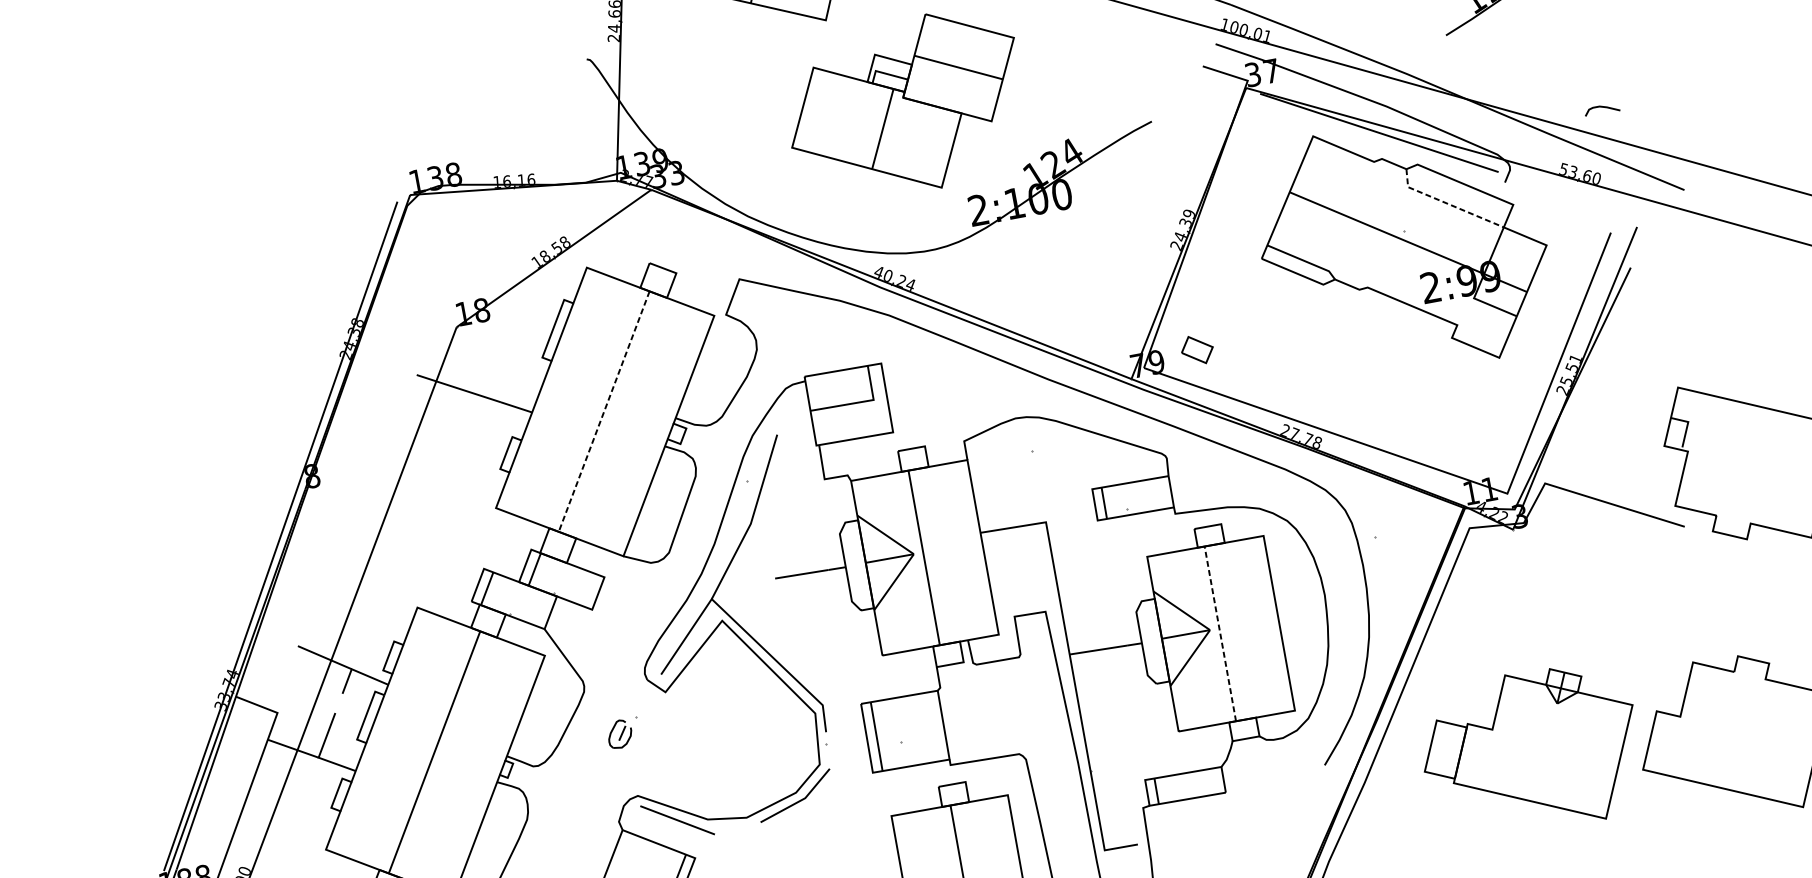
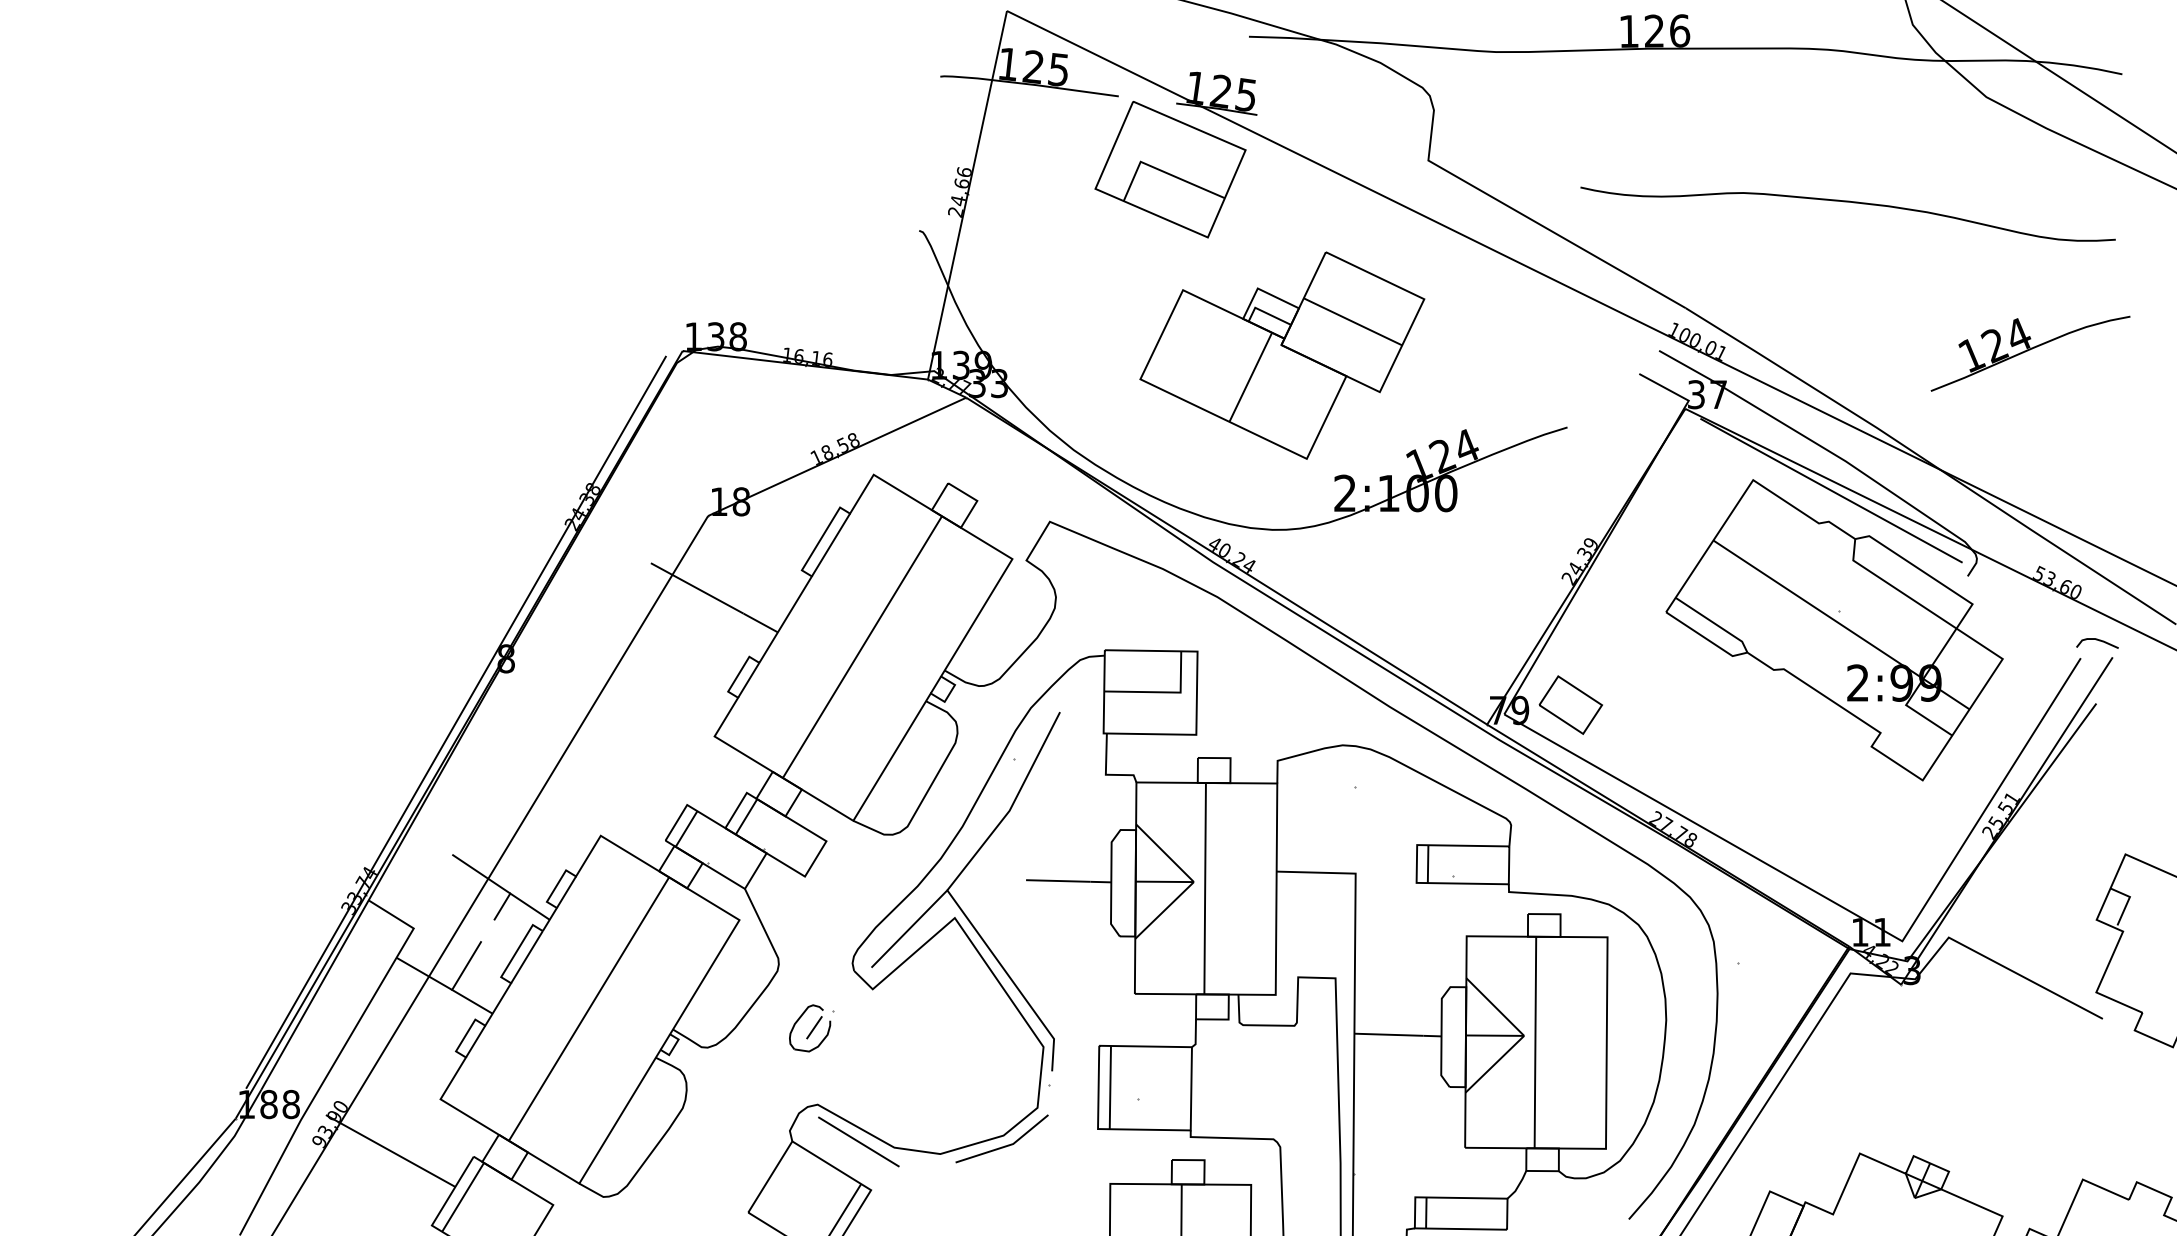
curve: (1603, 107) -> (2099, 641), moved
line: (1447, 203) -> (1895, 588), dashed -> solid
part: (1197, 349) -> (1570, 704), size x1.67
line: (604, 411) -> (862, 647), dashed -> solid
line: (1220, 633) -> (1535, 1042), dashed -> solid
part: (620, 734) -> (810, 1028), size x1.43

